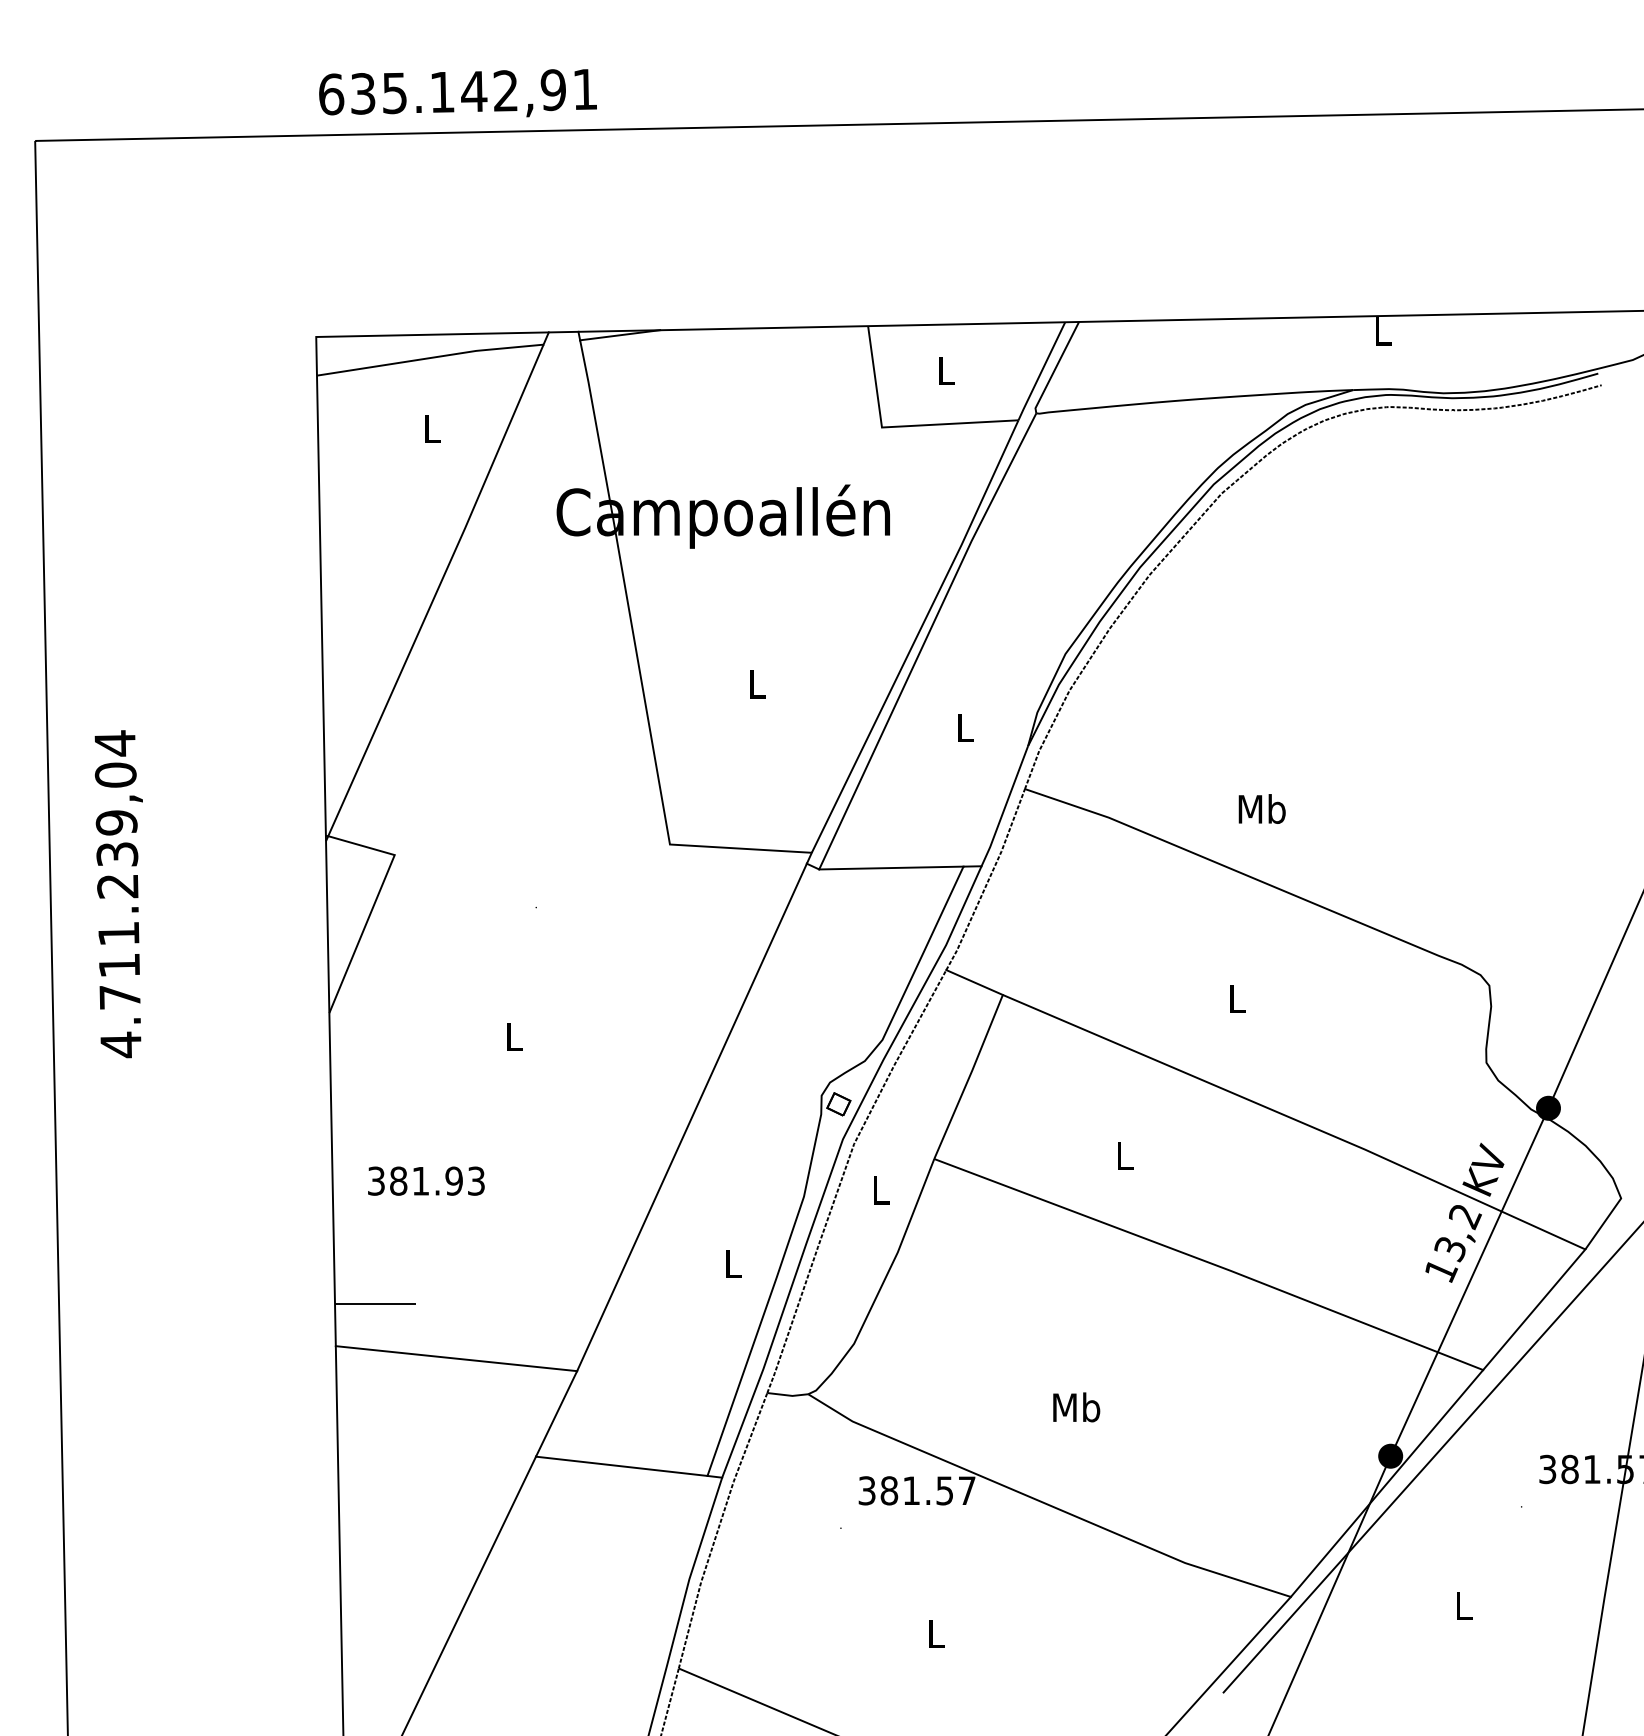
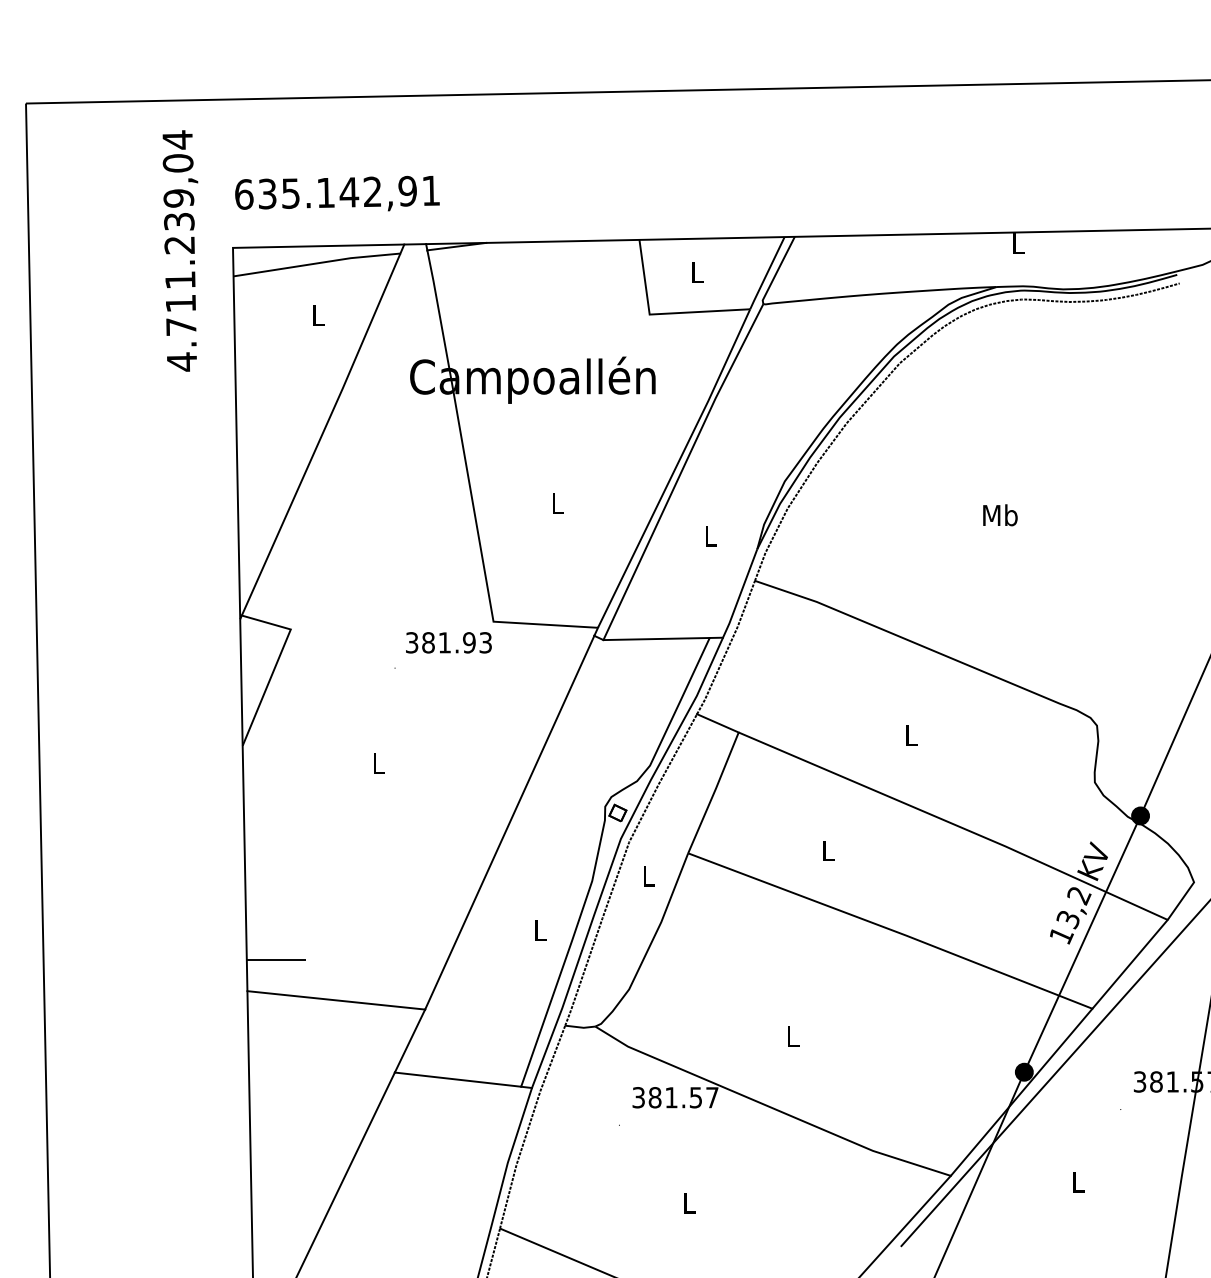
text: (457, 93) -> (337, 193), moved
text: (1261, 808) -> (999, 514), moved
text: (118, 894) -> (180, 251), moved
text: (426, 1180) -> (448, 642), moved
text: (1076, 1407) -> (792, 1036), Mb -> L

